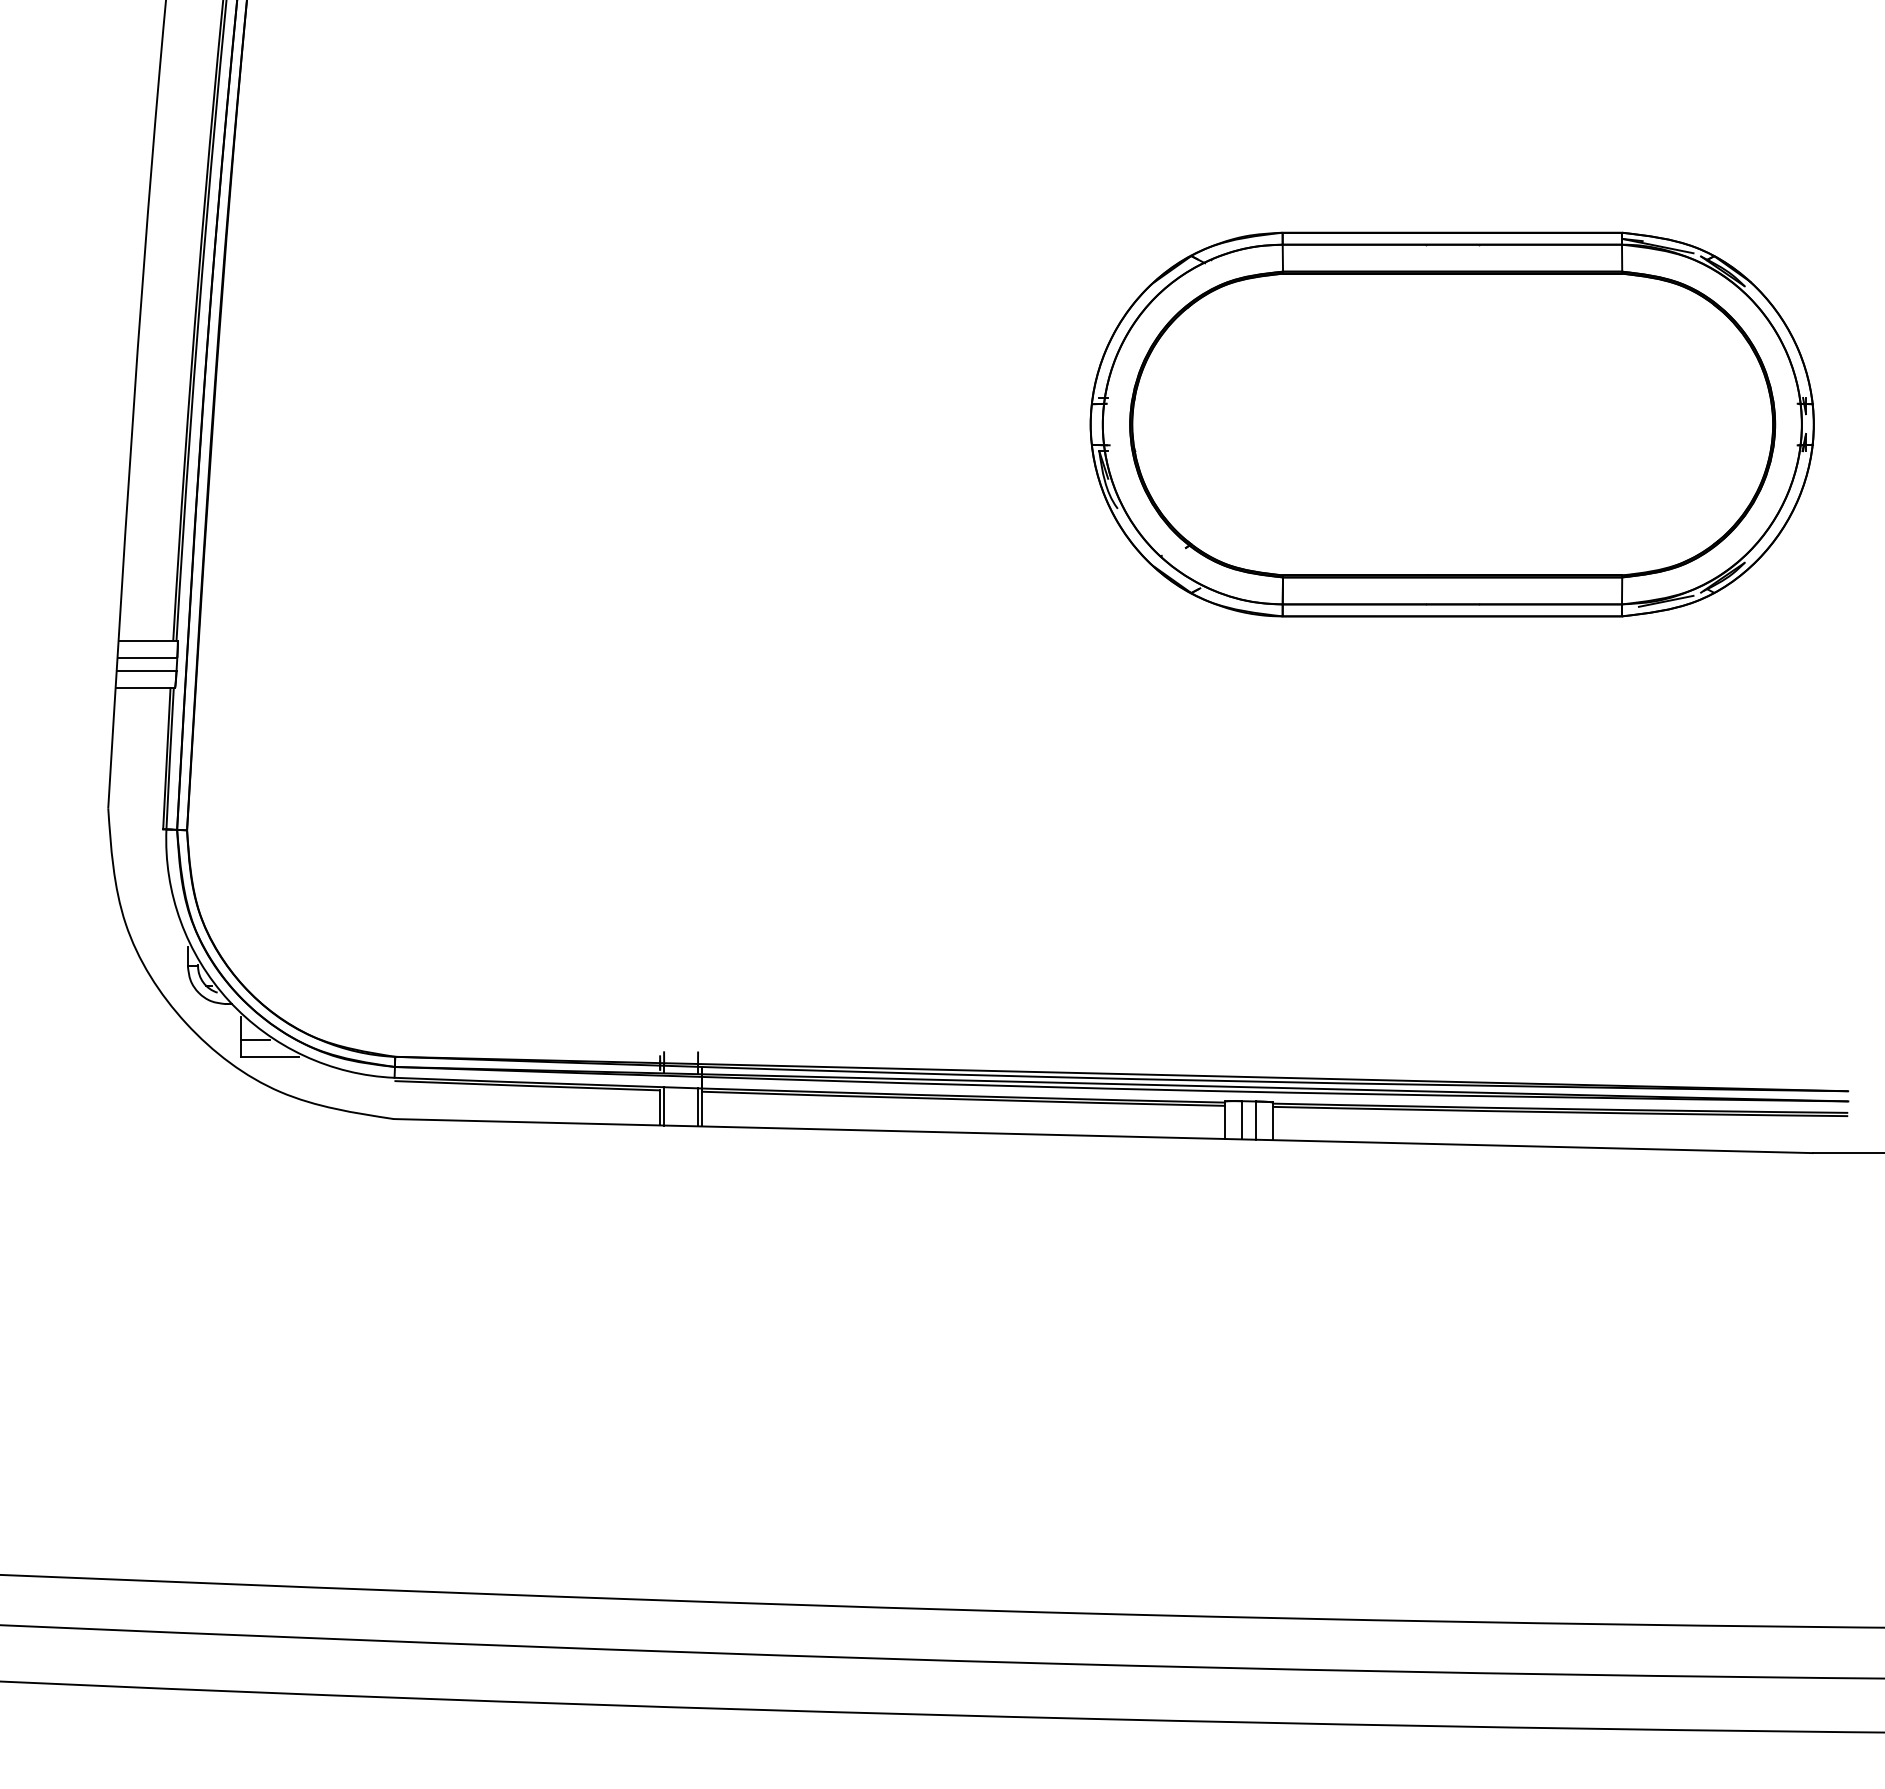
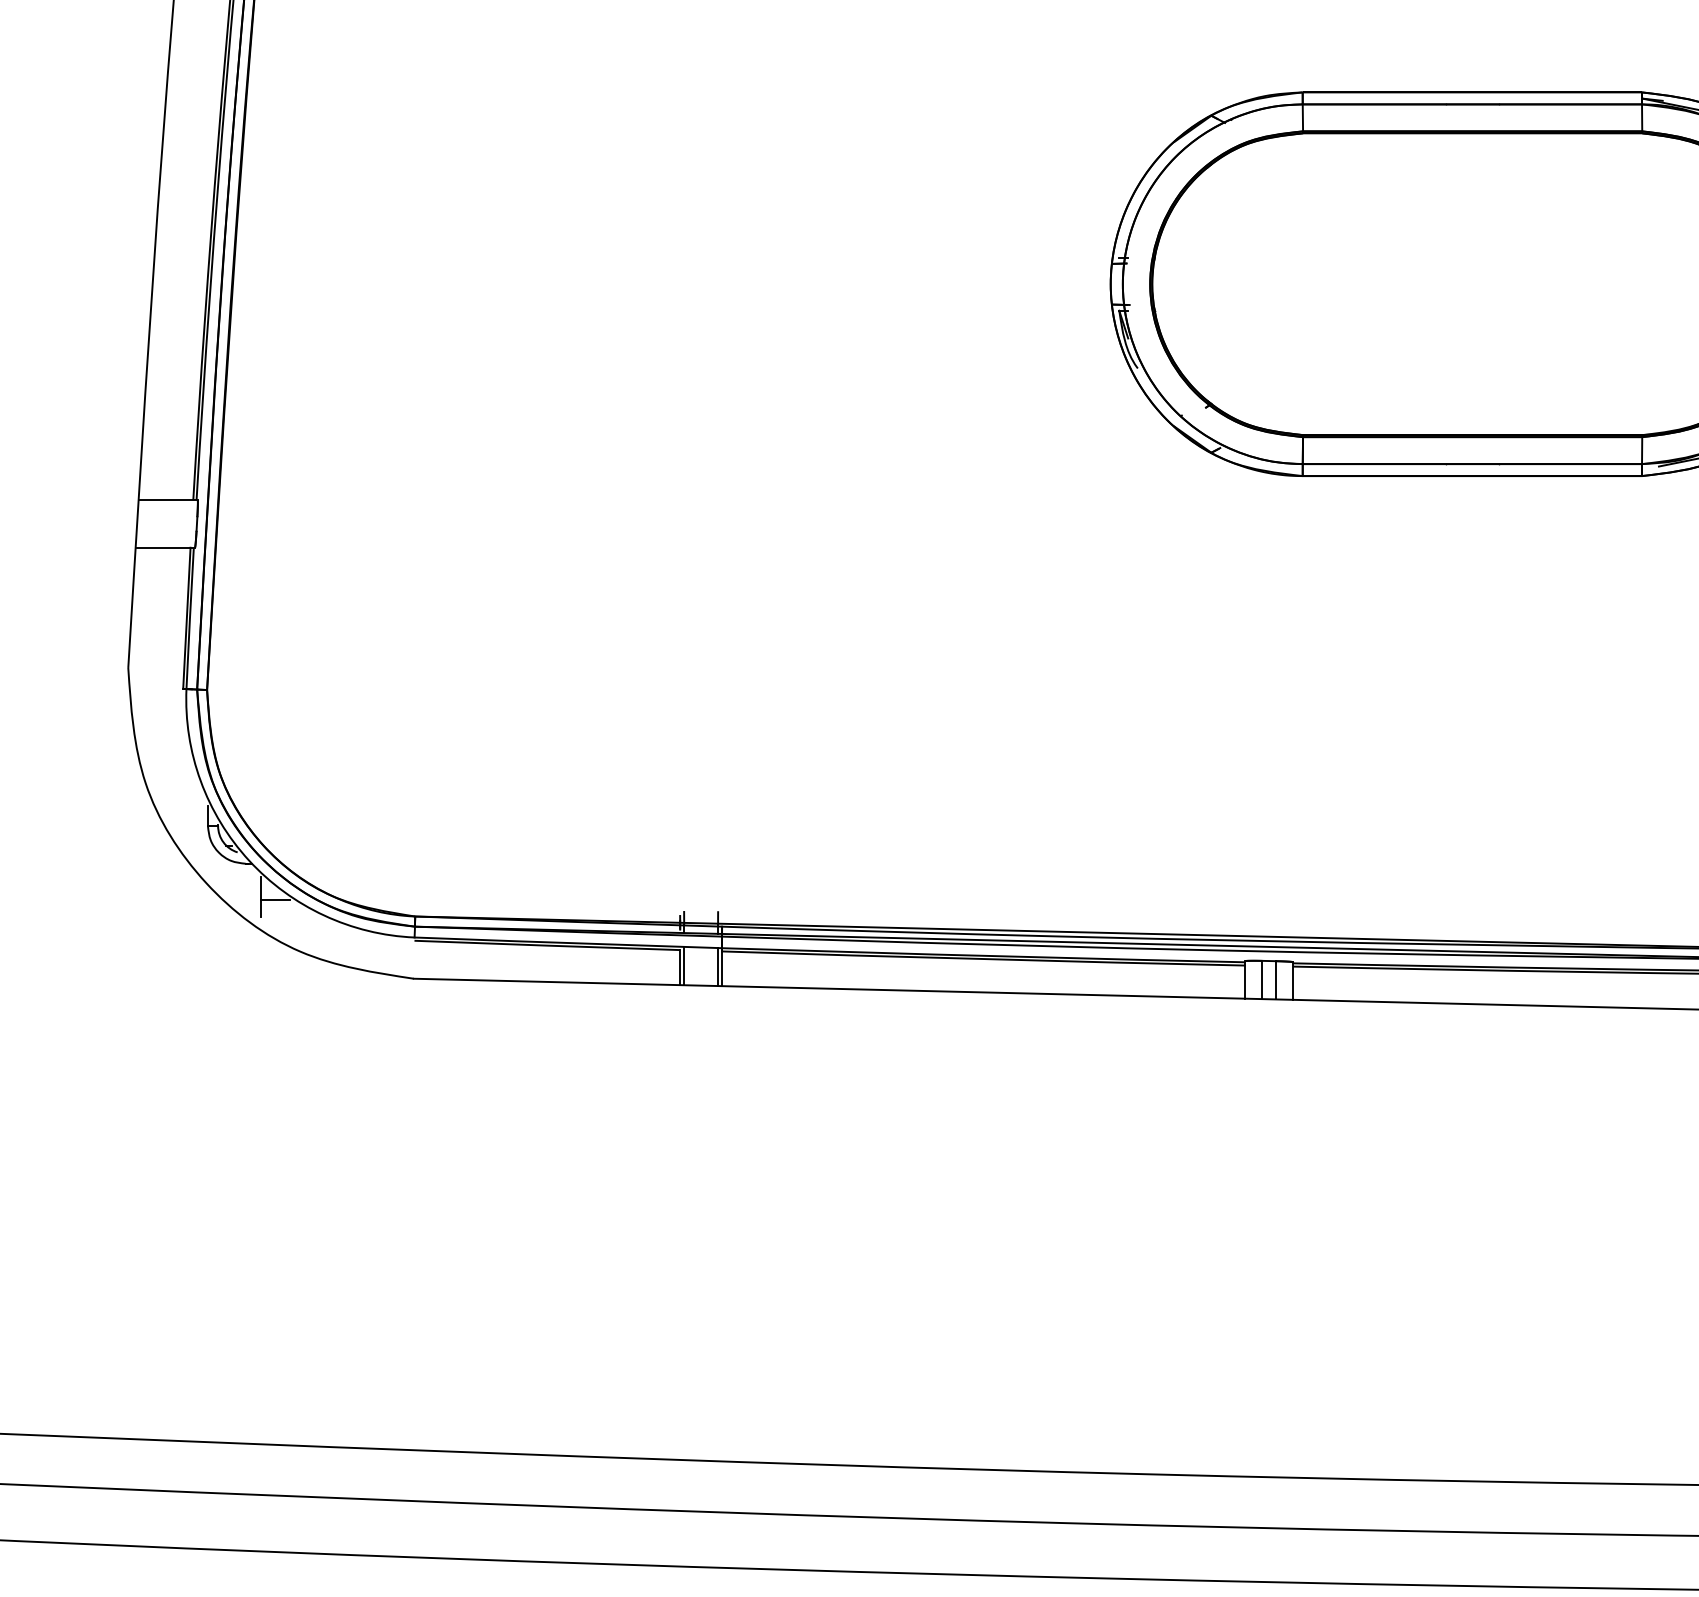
line: (147, 657) -> (167, 517), removed
line: (146, 671) -> (166, 531), removed
line: (269, 1057) -> (289, 917), removed

